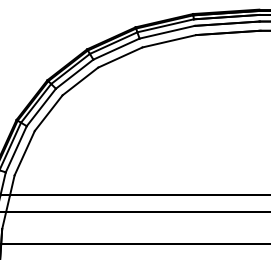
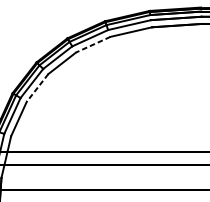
line: (119, 57) -> (92, 44), solid -> dashed
line: (48, 113) -> (37, 88), solid -> dashed

